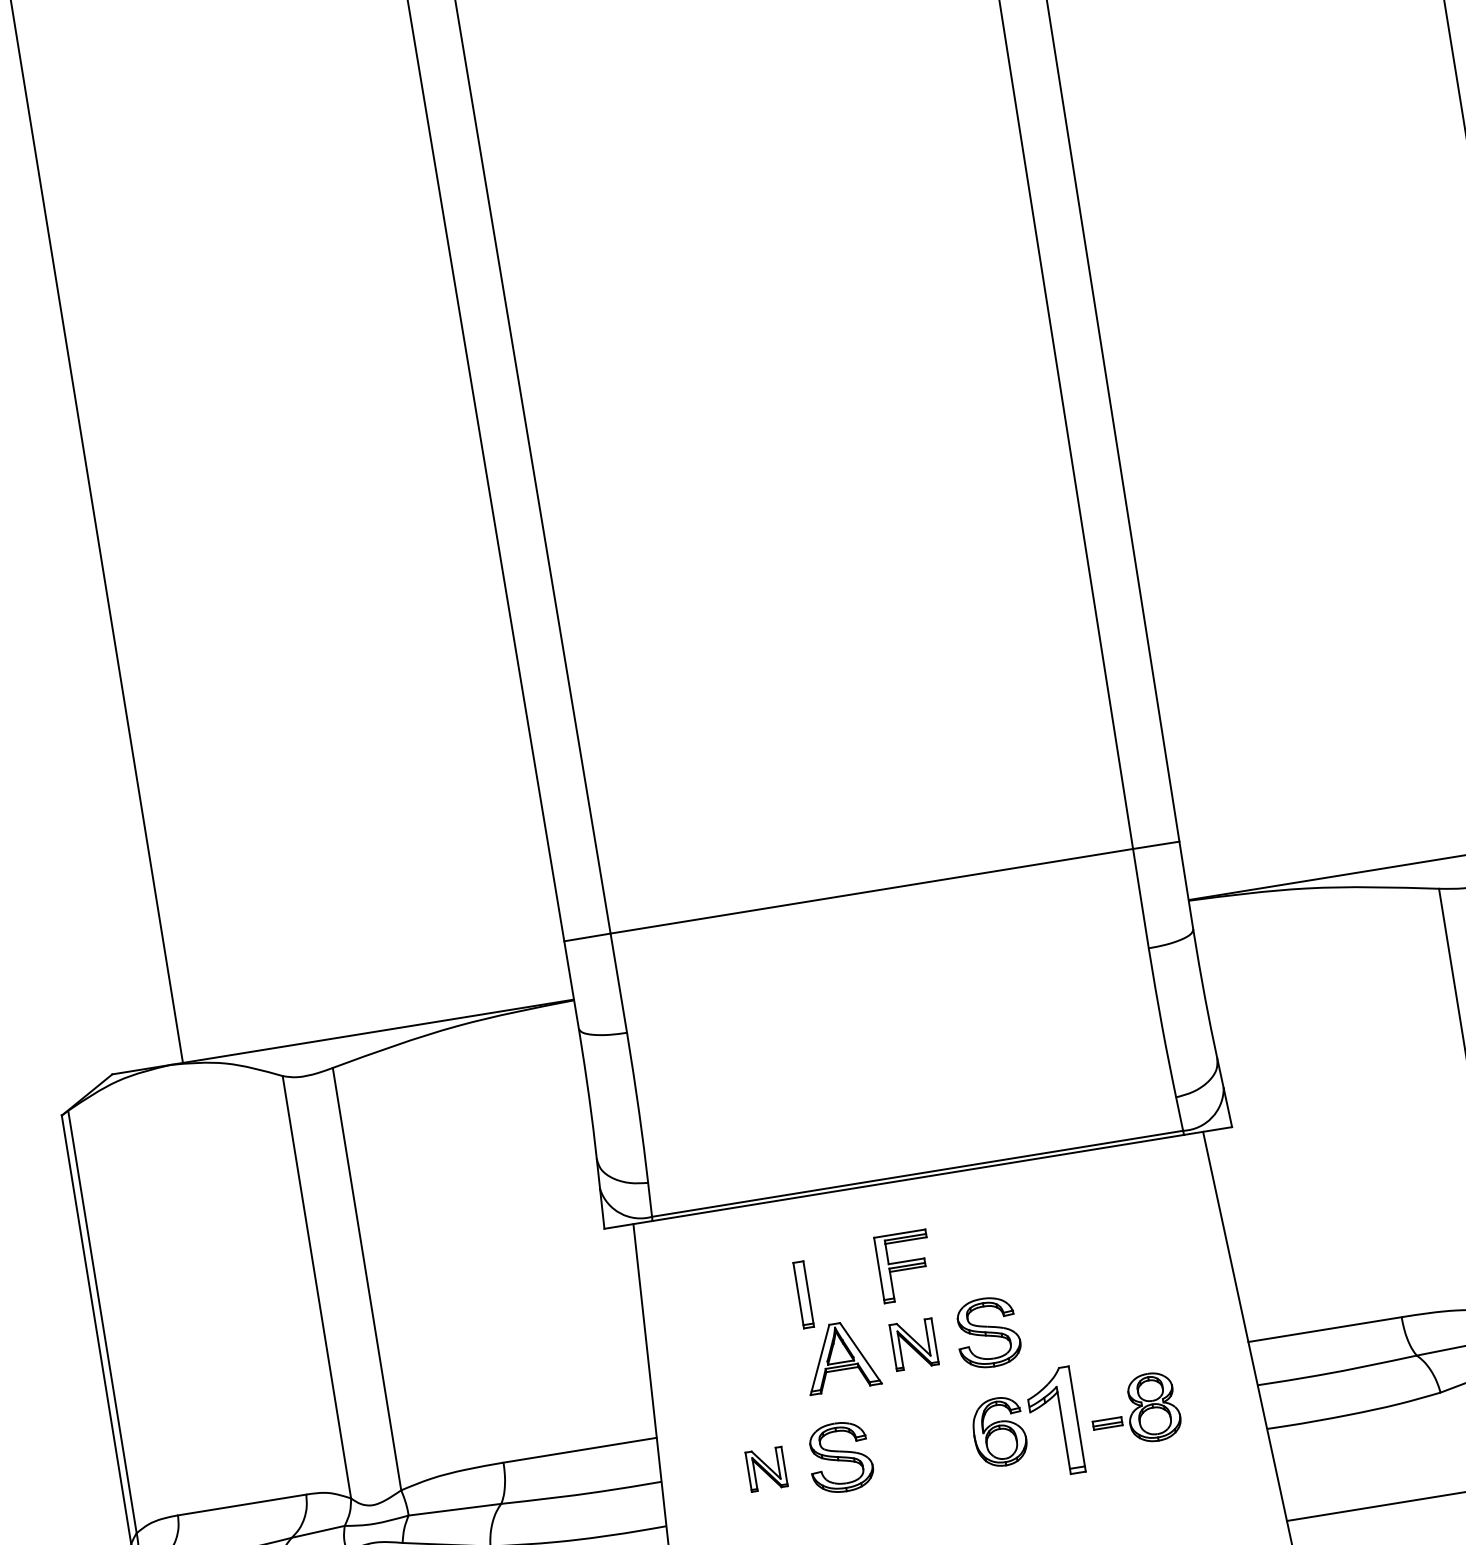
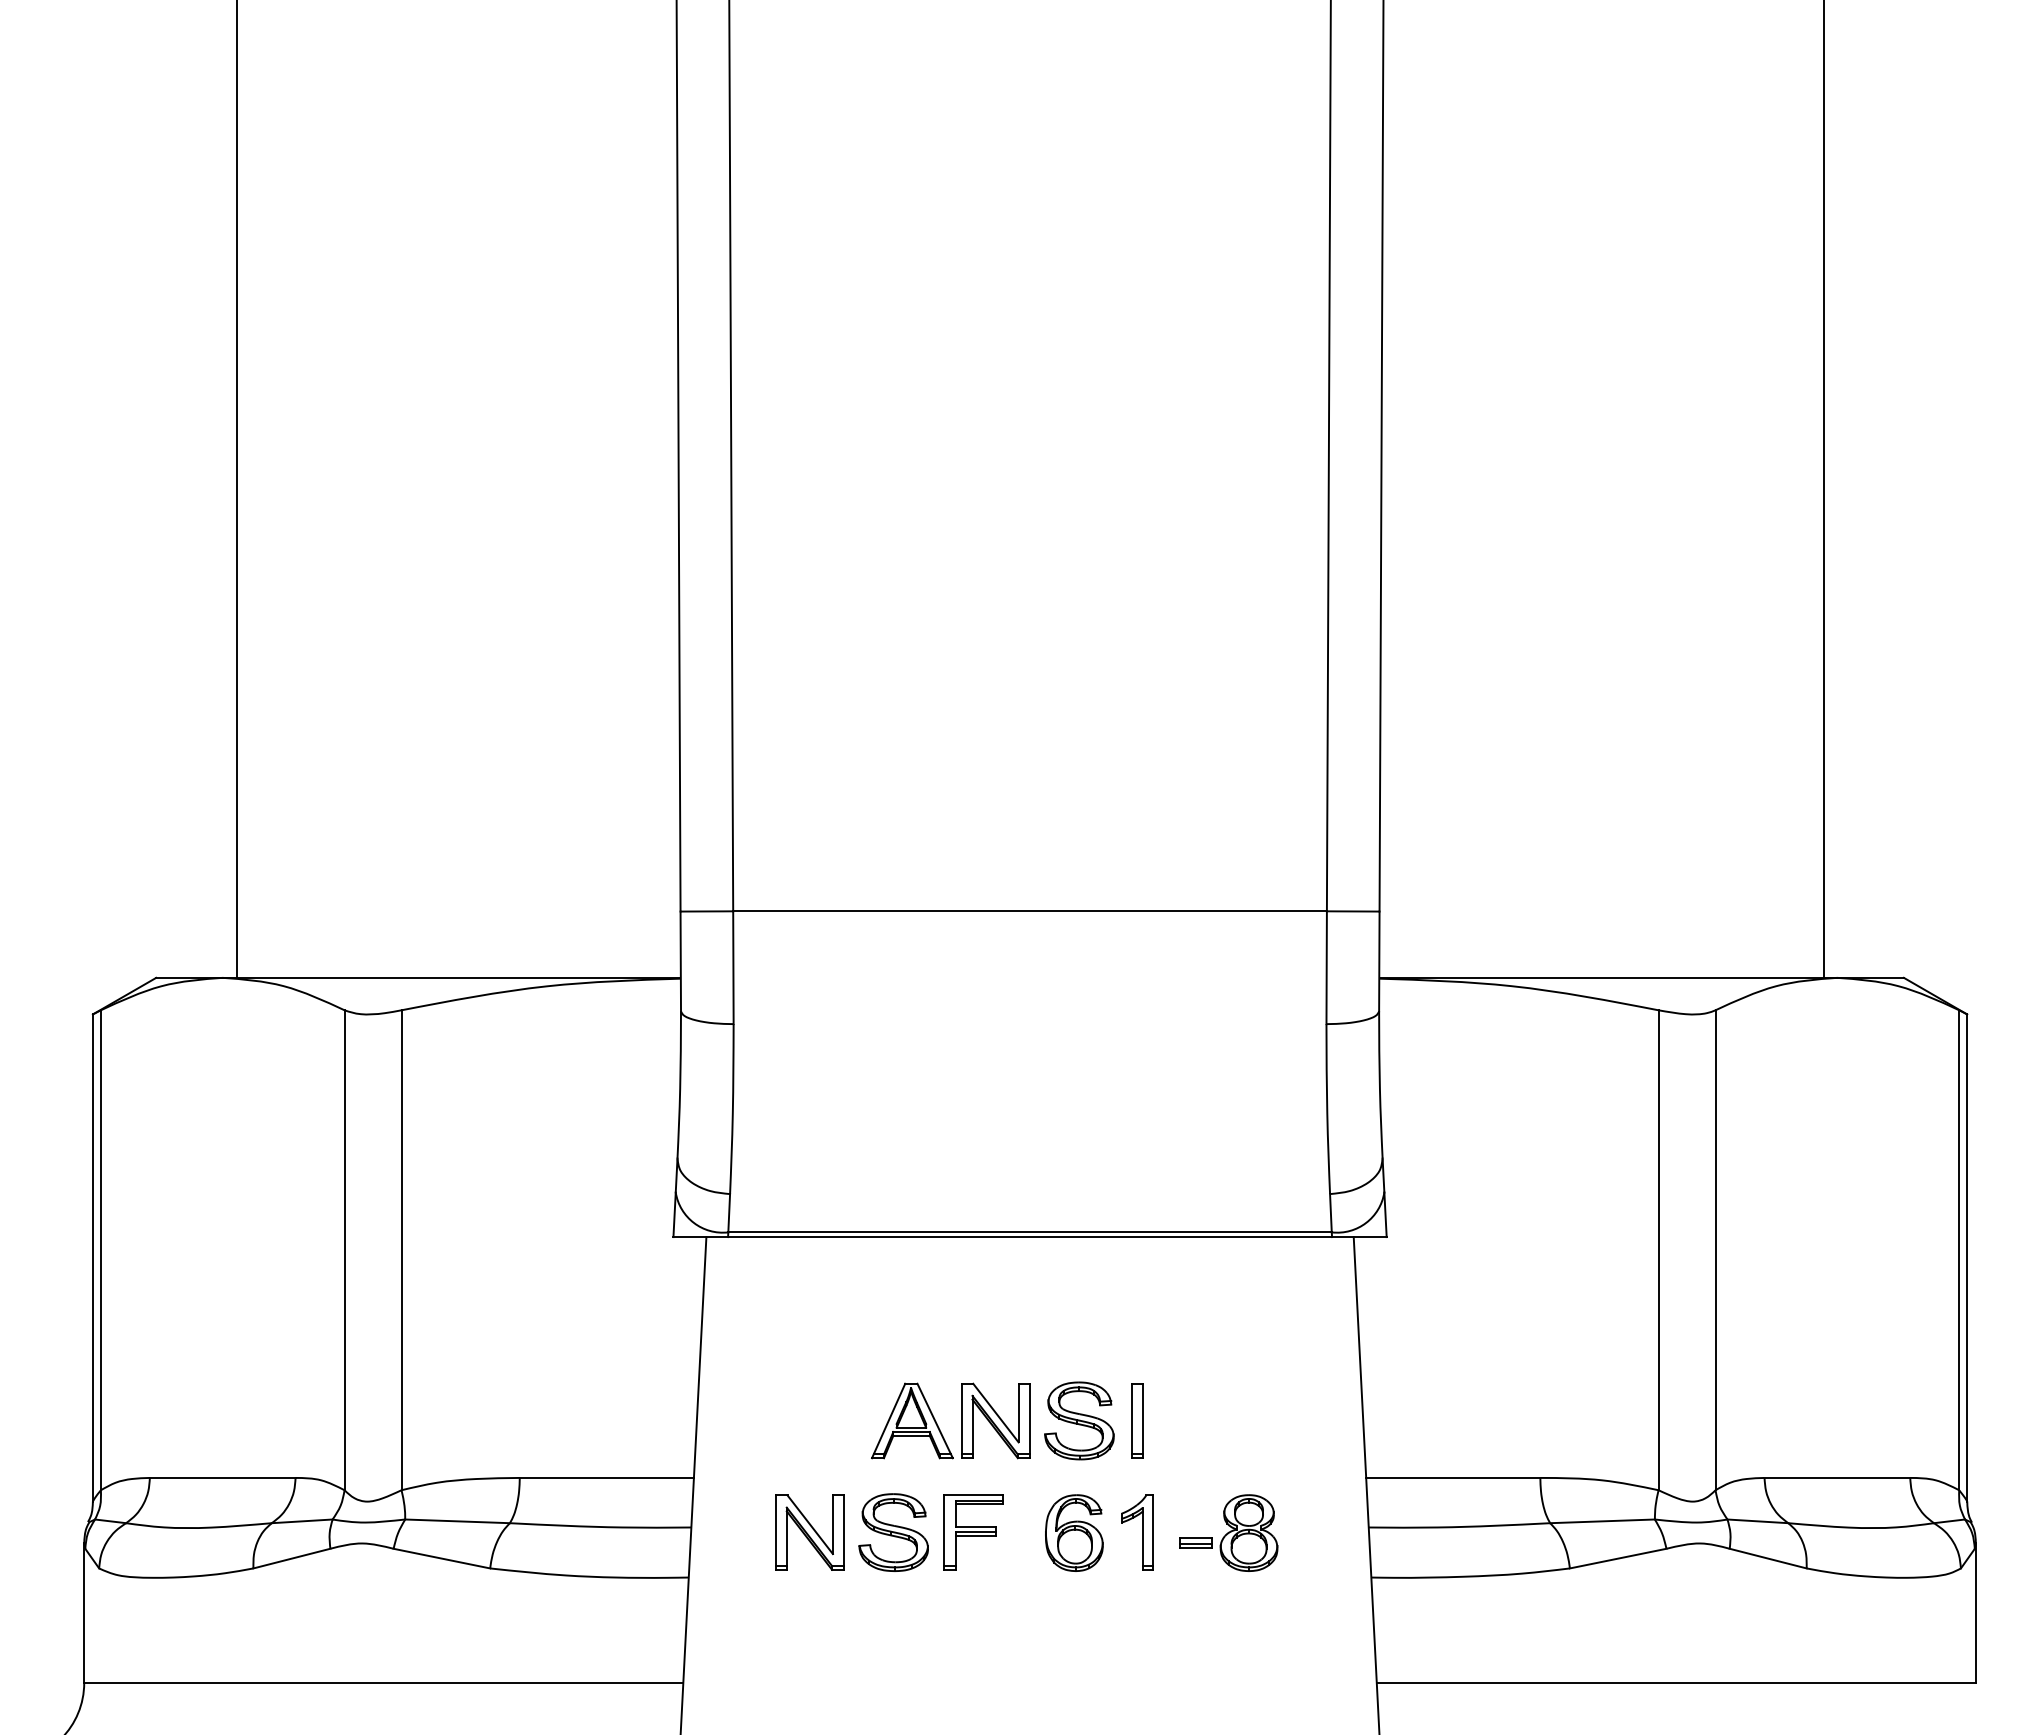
part: (904, 1266) -> (973, 1532), moved
part: (803, 1294) -> (1137, 1420), moved
part: (913, 1344) -> (995, 1420), size x1.43
part: (1054, 1422) -> (1137, 1532), size x0.62
part: (766, 1469) -> (809, 1532), size x1.67

